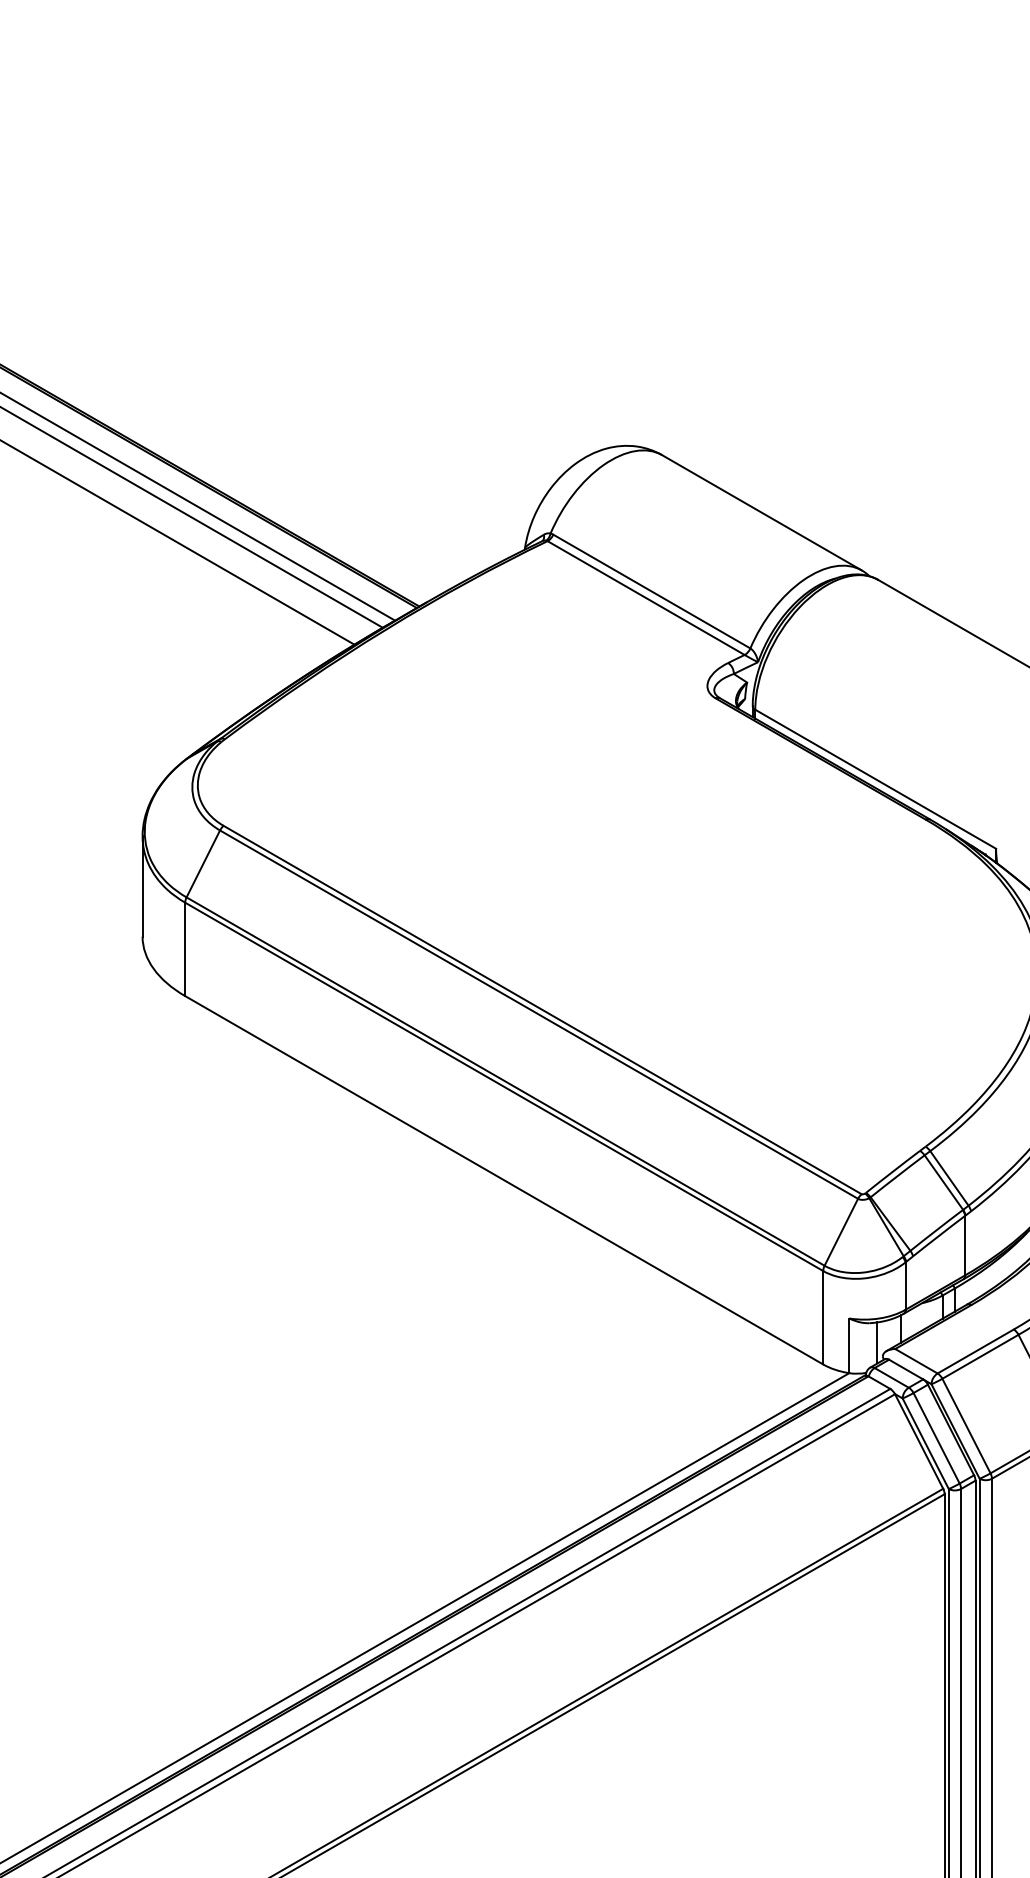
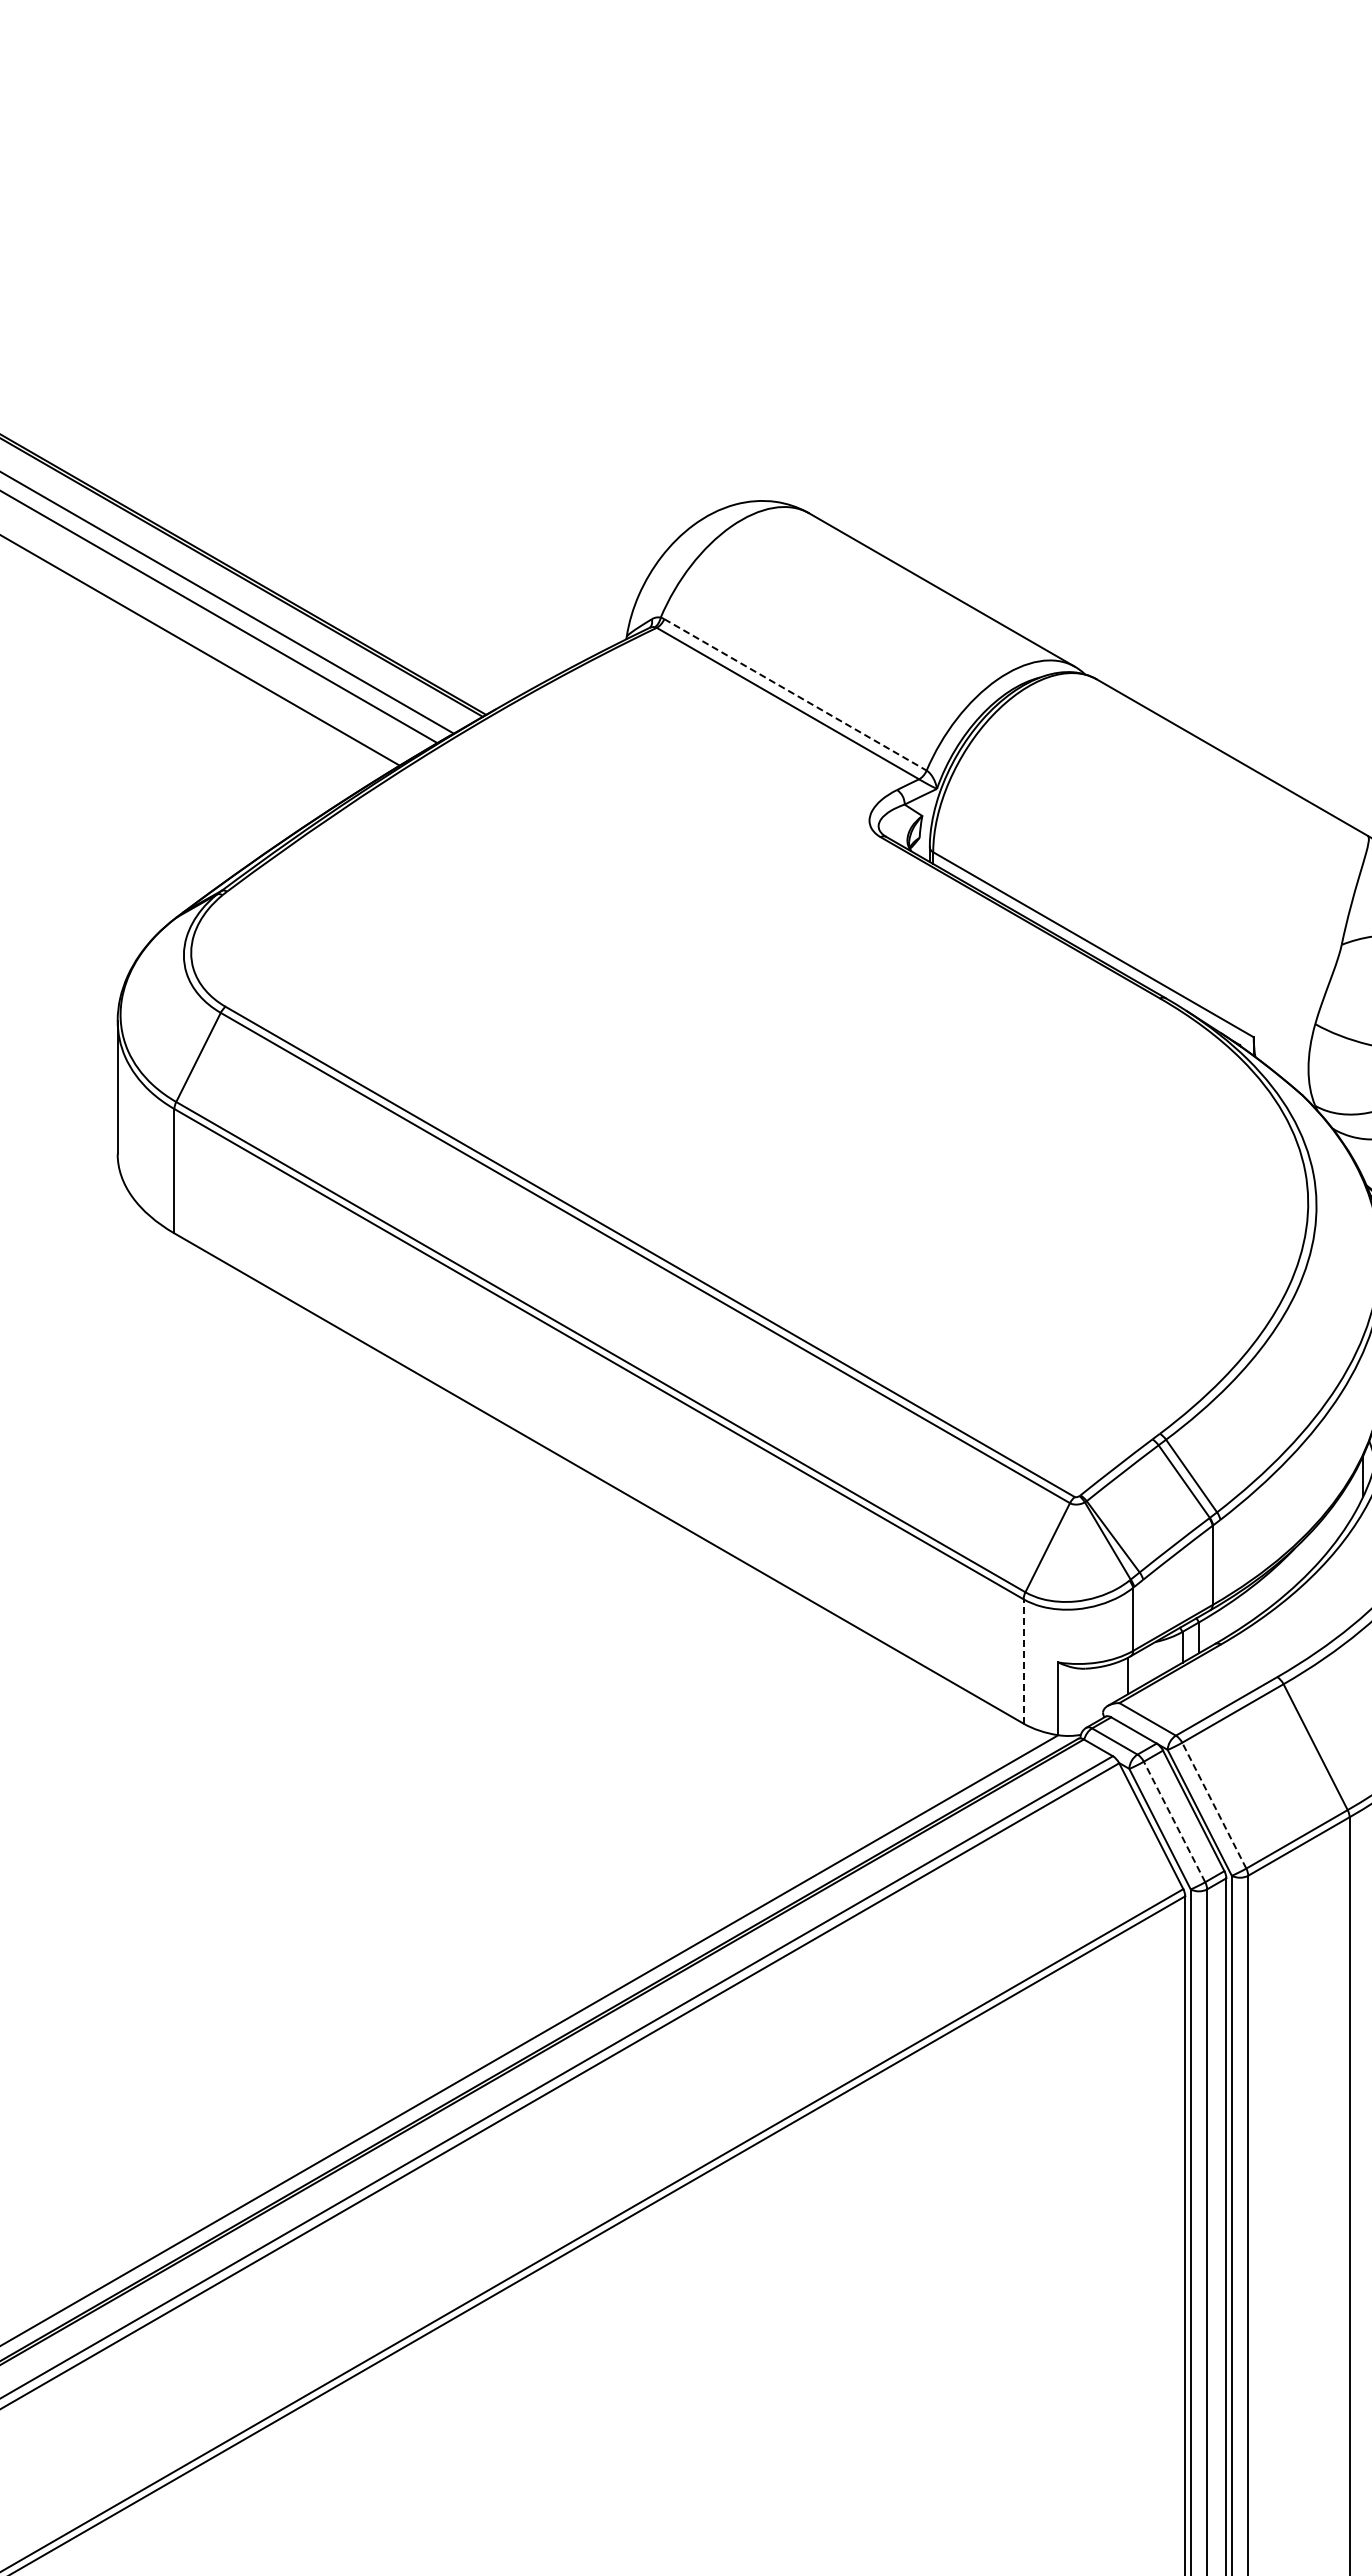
line: (651, 592) -> (795, 695), solid -> dashed
line: (823, 1317) -> (1023, 1660), solid -> dashed
line: (877, 1342) -> (1095, 1694), removed
line: (966, 1425) -> (1214, 1805), solid -> dashed
line: (936, 1437) -> (1174, 1821), solid -> dashed

